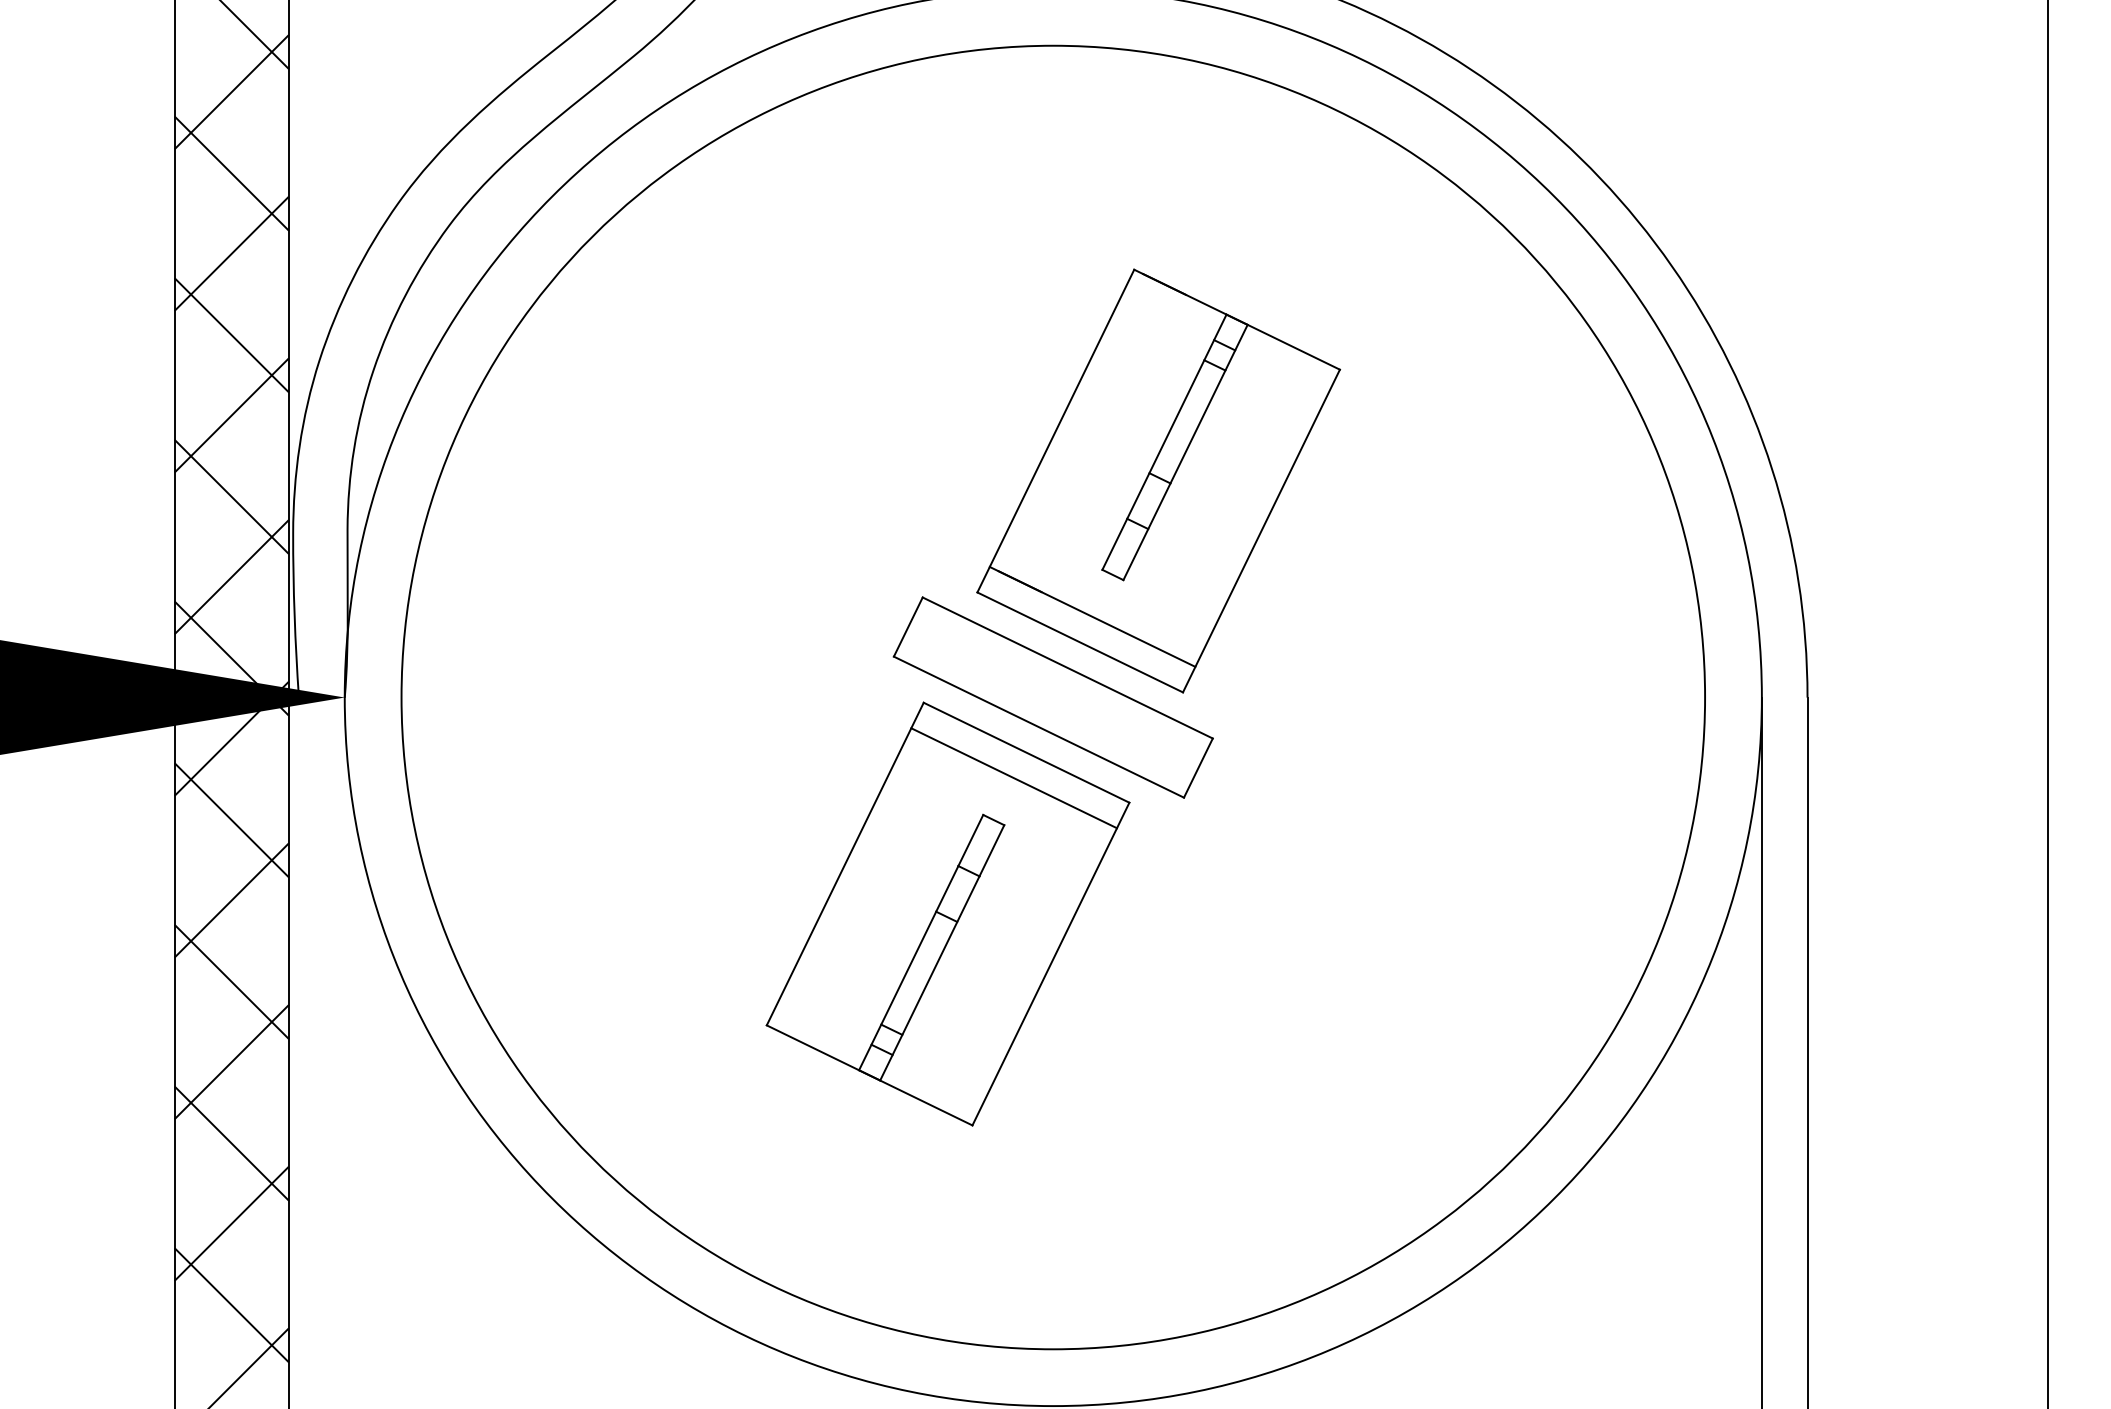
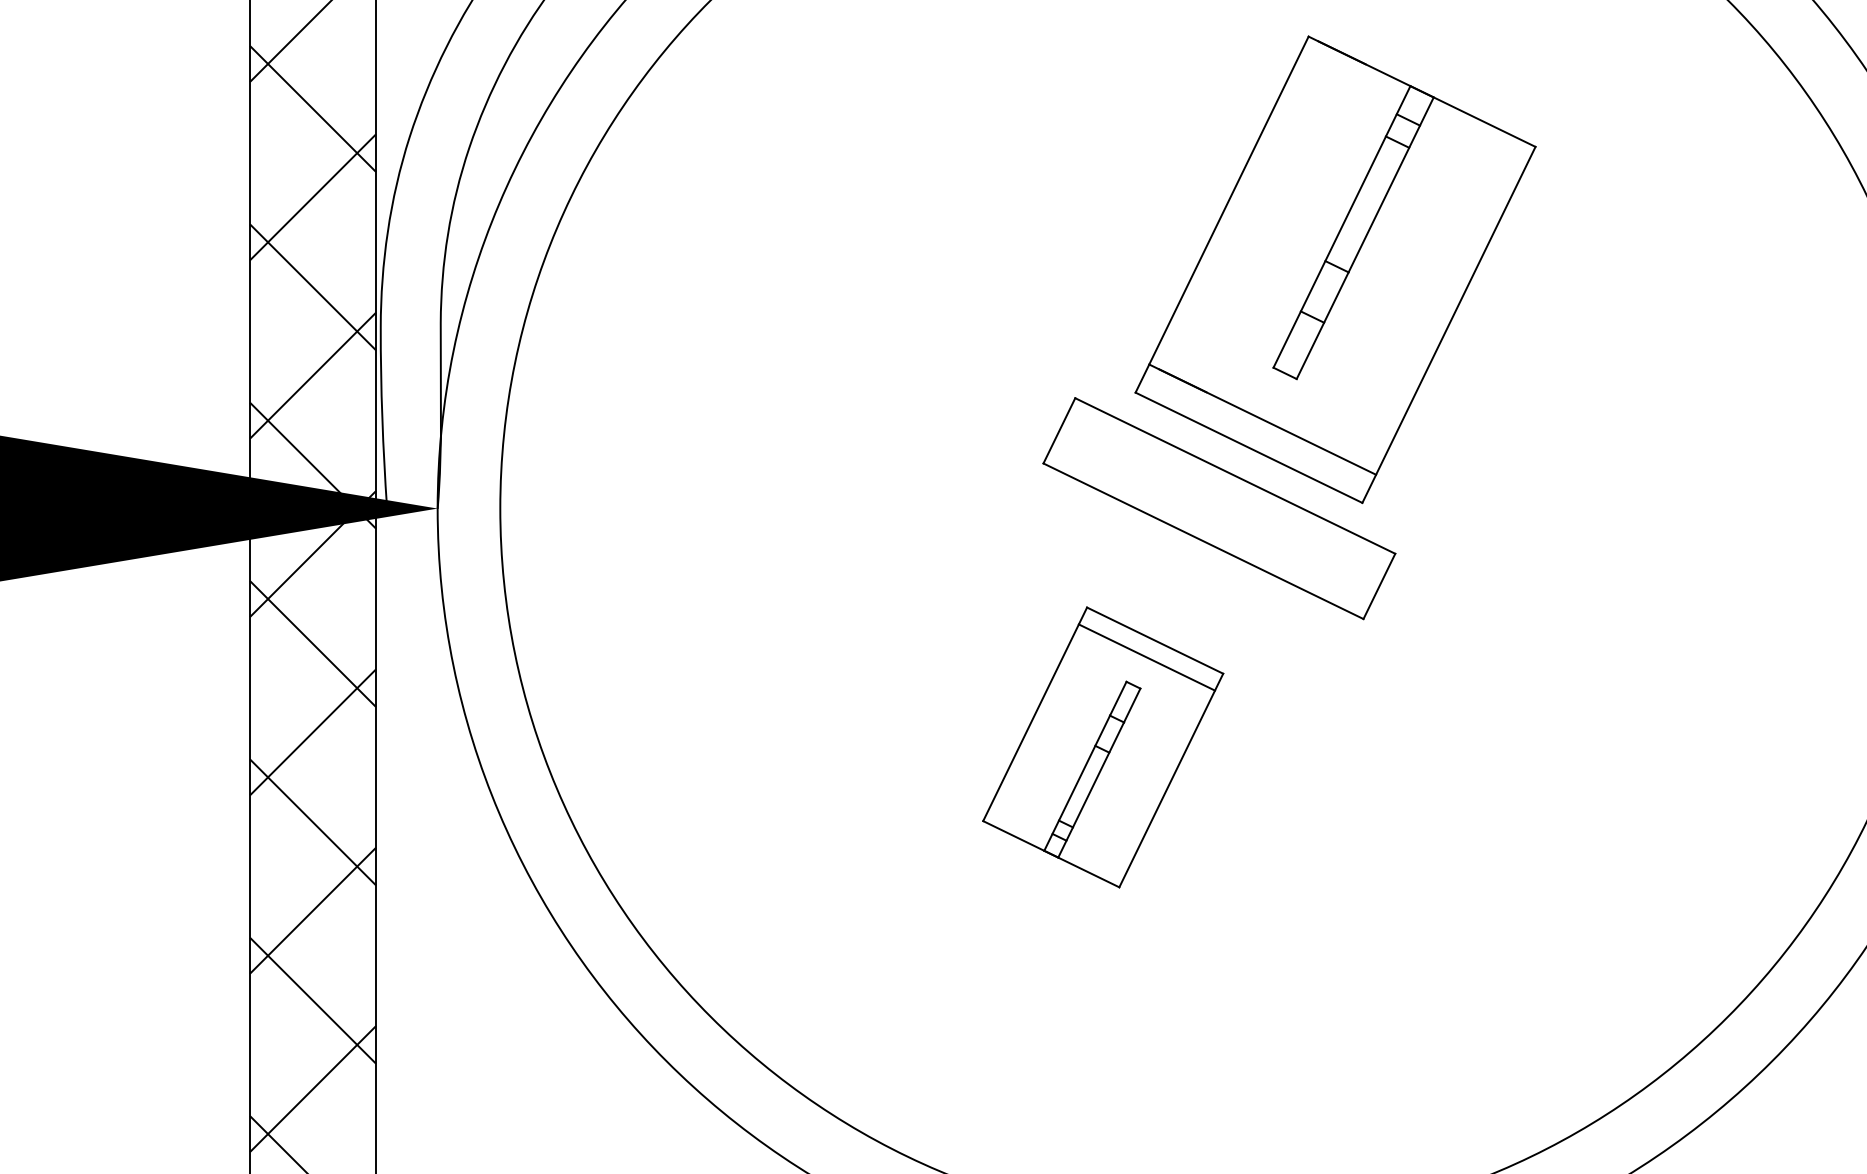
part: (947, 913) -> (1102, 746), size x0.6

